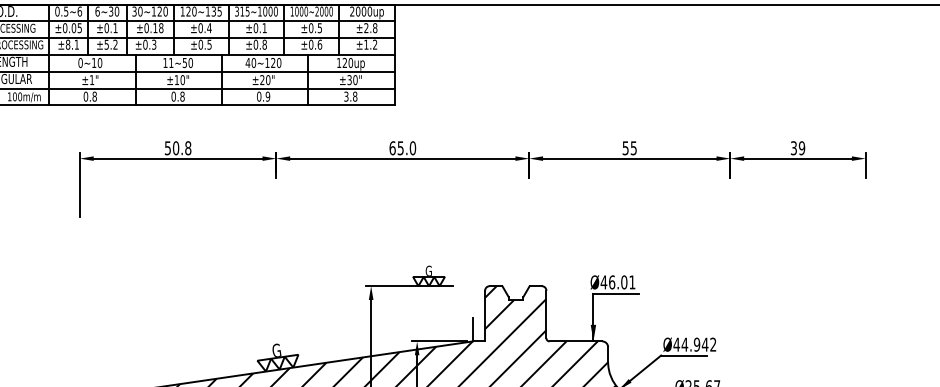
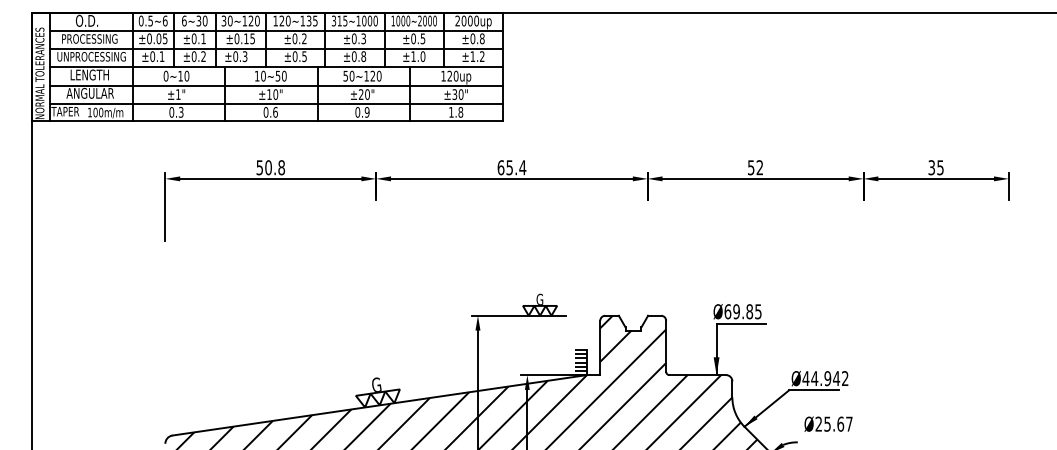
text: (161, 27) -> (252, 38), ±0.18 -> ±0.15
text: (208, 27) -> (303, 38), ±0.4 -> ±0.2
text: (264, 27) -> (363, 38), ±0.1 -> ±0.3
text: (366, 27) -> (472, 38), ±2.8 -> ±0.8
text: (67, 44) -> (152, 56), ±8.1 -> ±0.1
text: (106, 44) -> (193, 56), ±5.2 -> ±0.2
text: (315, 44) -> (418, 56), ±0.6 -> ±1.0
text: (171, 62) -> (263, 75), 11~50 -> 10~50
text: (247, 62) -> (345, 75), 40~120 -> 50~120
text: (94, 96) -> (180, 112), 0.8 -> 0.3
text: (182, 96) -> (275, 112), 0.8 -> 0.6
text: (346, 96) -> (451, 112), 3.8 -> 1.8
text: (412, 148) -> (522, 167), 65.0 -> 65.4
text: (633, 148) -> (759, 167), 55 -> 52
text: (802, 148) -> (940, 167), 39 -> 35
text: (617, 282) -> (742, 311), Ø46.01 -> Ø69.85
hatch: (466, 329) -> (580, 362), added

